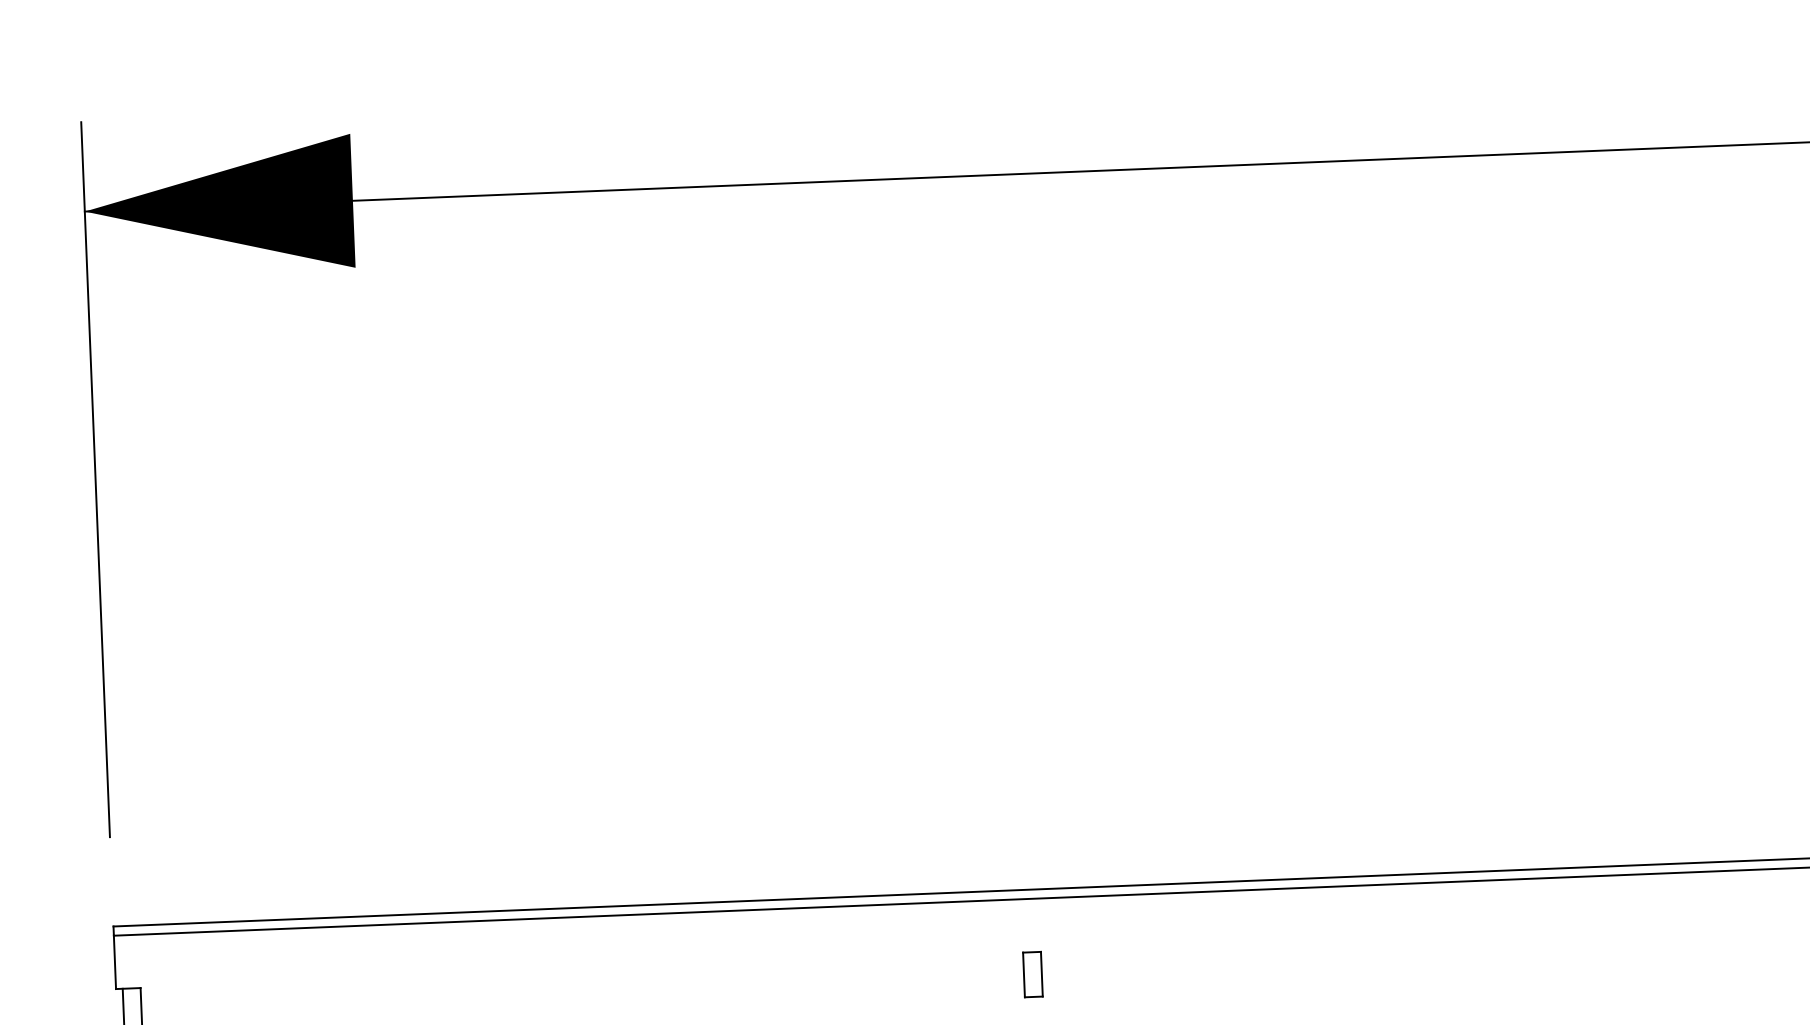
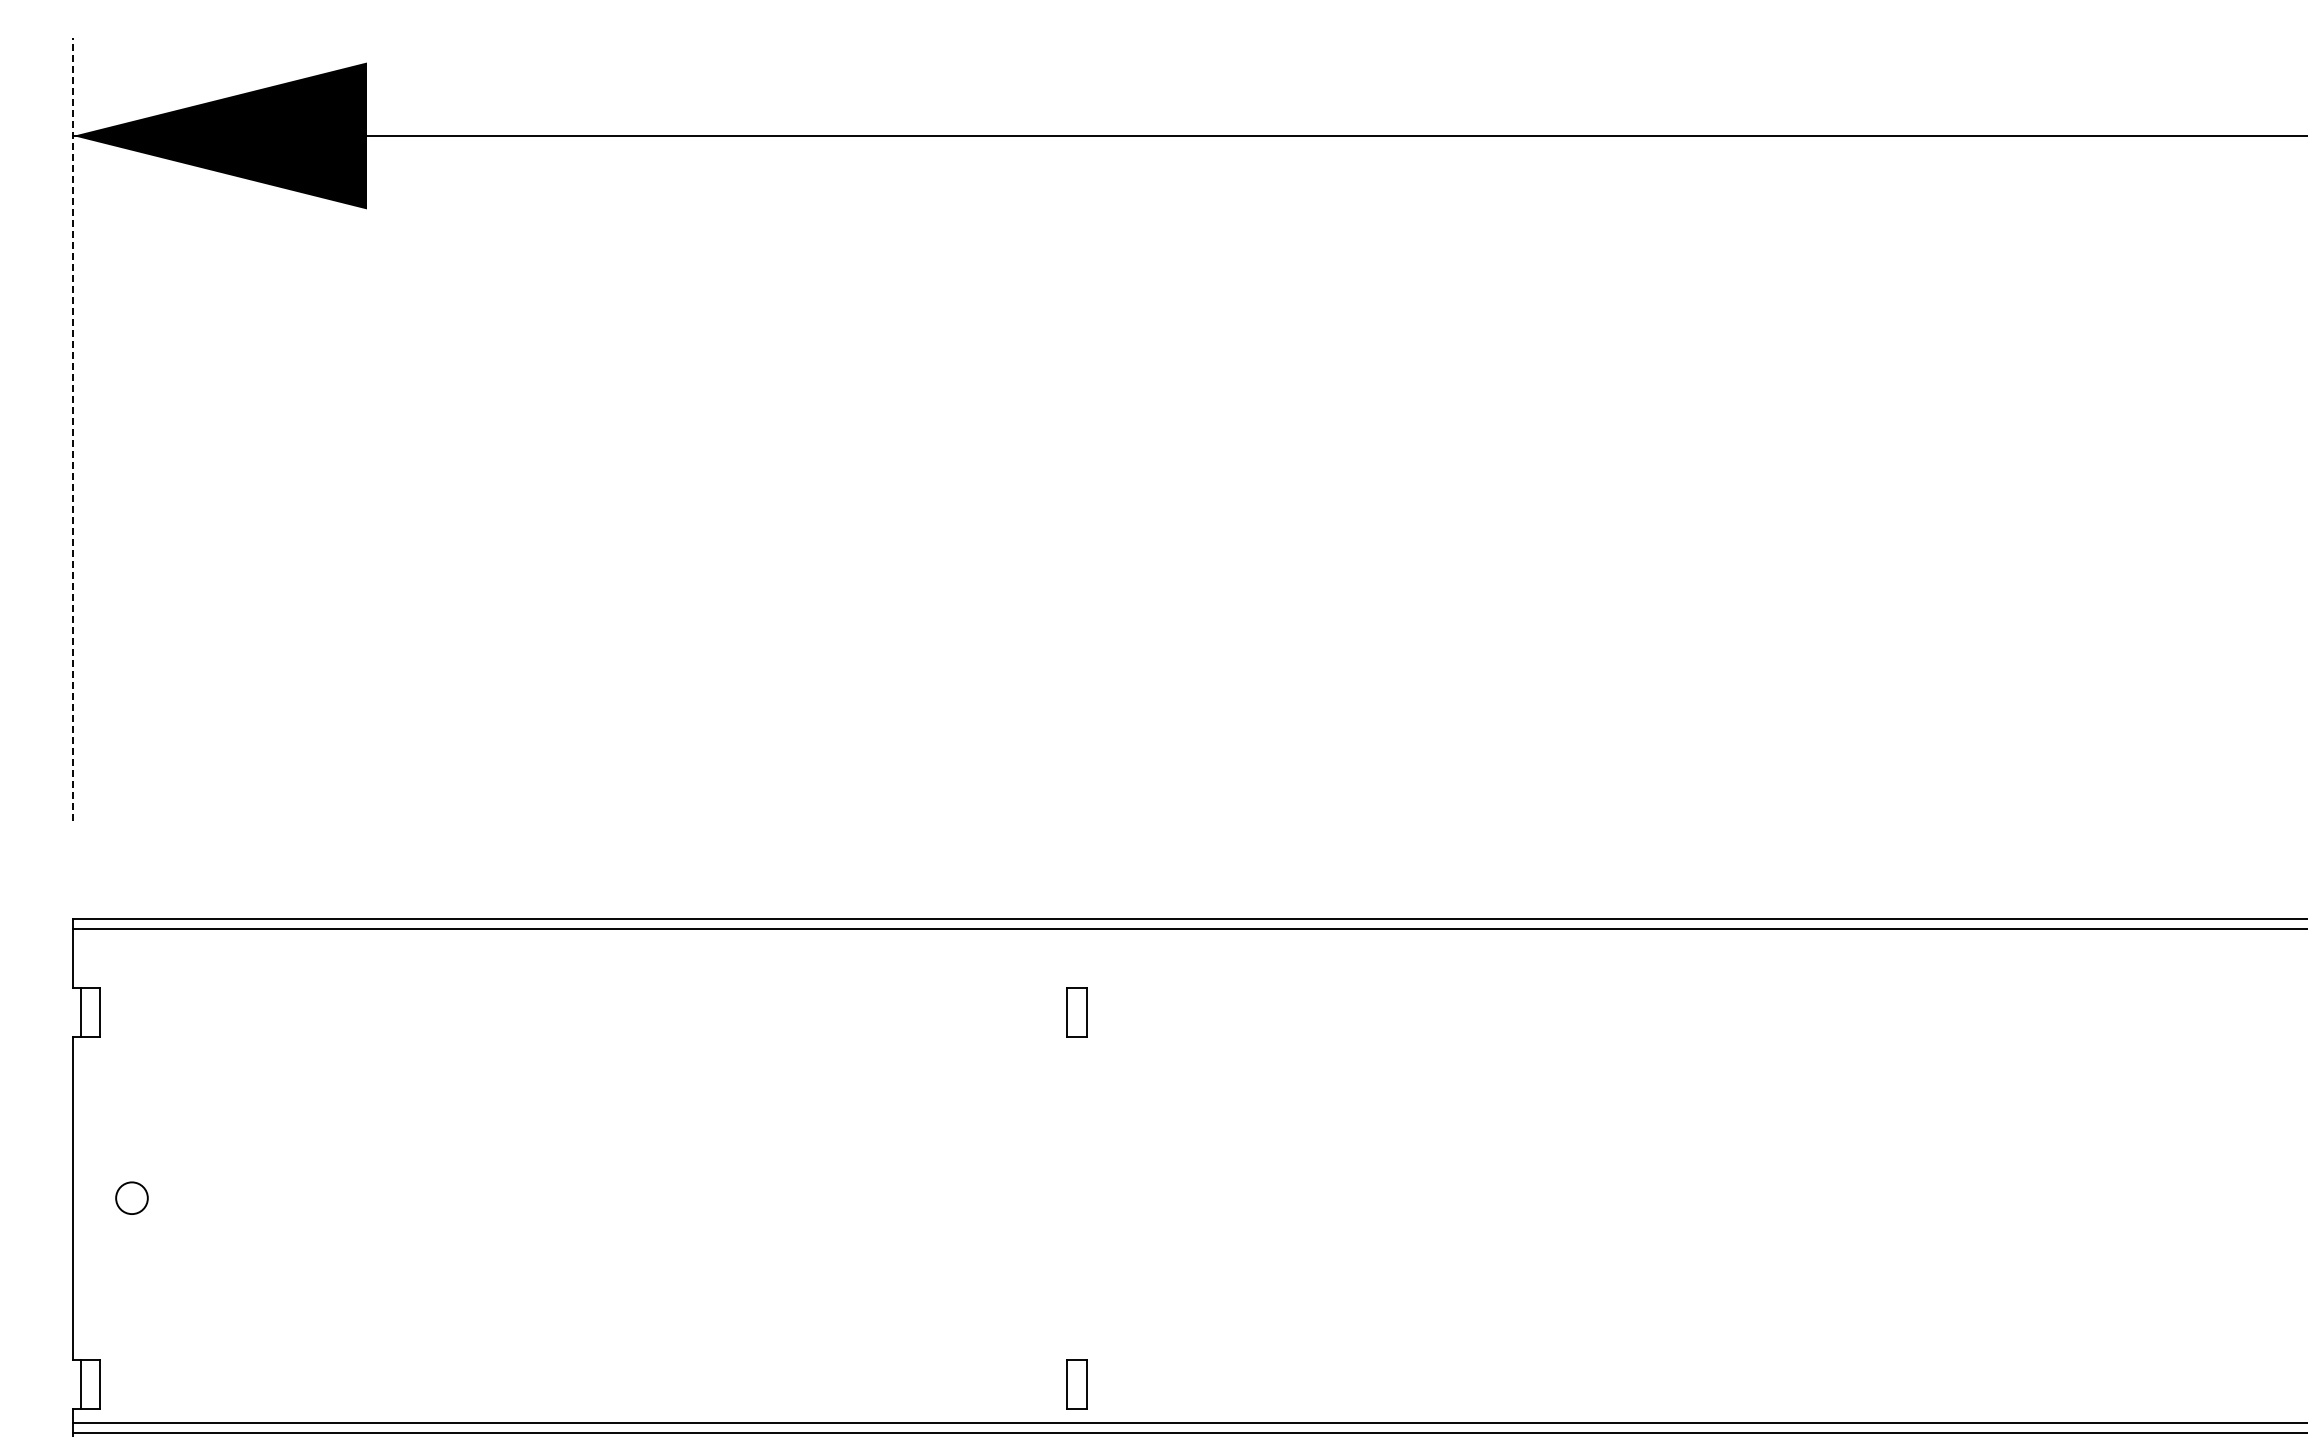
line: (95, 479) -> (73, 429), solid -> dashed

